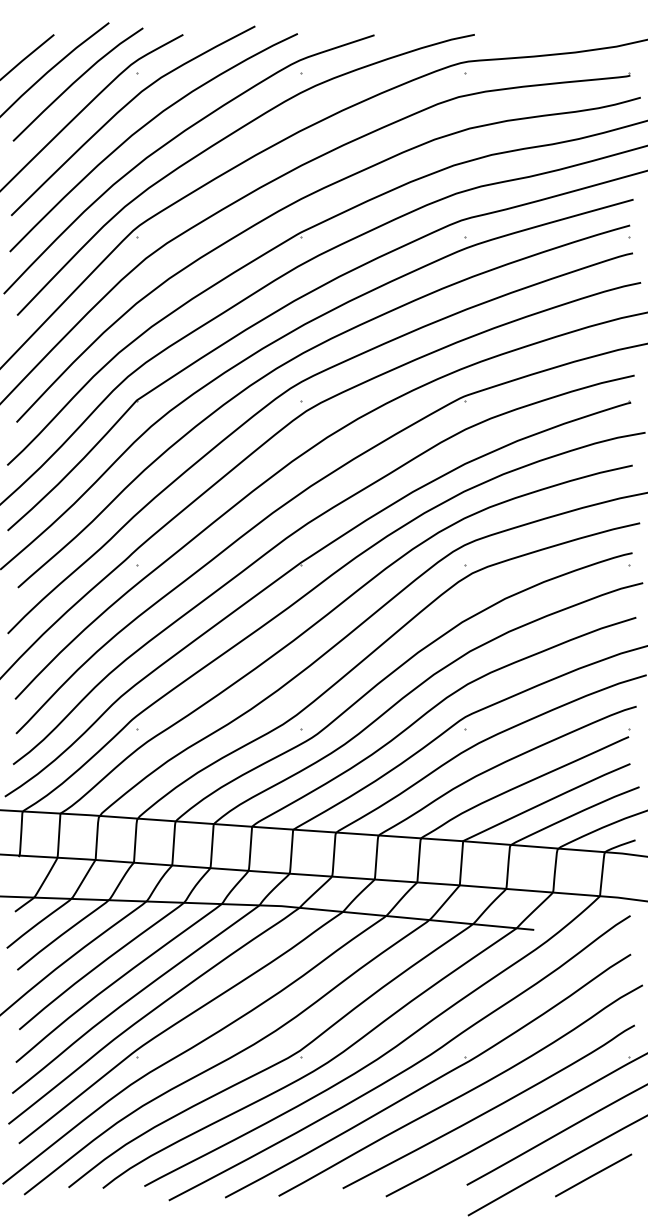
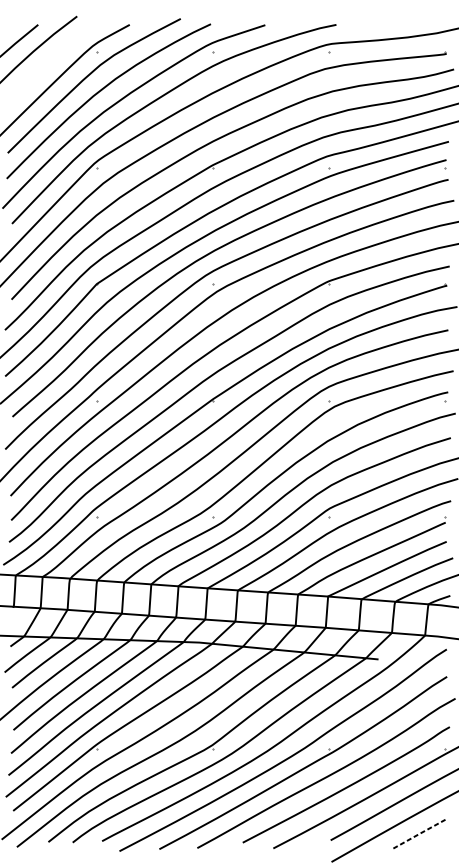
curve: (75, 82) -> (53, 58), removed
line: (593, 1175) -> (420, 833), solid -> dashed

